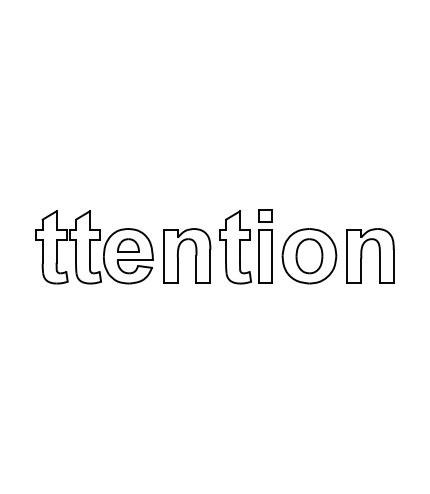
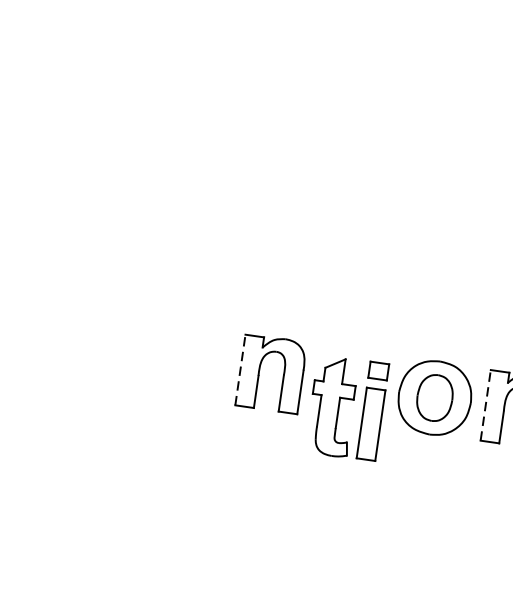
part: (245, 246) -> (346, 407), moved
part: (94, 247) -> (149, 344), removed
line: (164, 255) -> (241, 369), solid -> dashed
line: (347, 255) -> (485, 404), solid -> dashed

